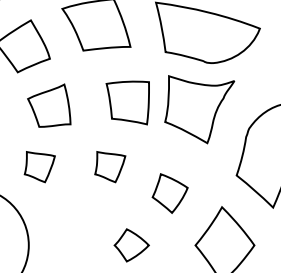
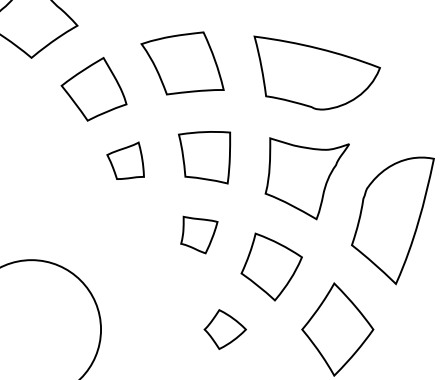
part: (127, 102) -> (204, 157), moved
part: (49, 105) -> (125, 160), size x0.71
part: (199, 109) -> (306, 178), moved
part: (39, 166) -> (114, 234), removed
part: (170, 193) -> (271, 266), size x1.43

